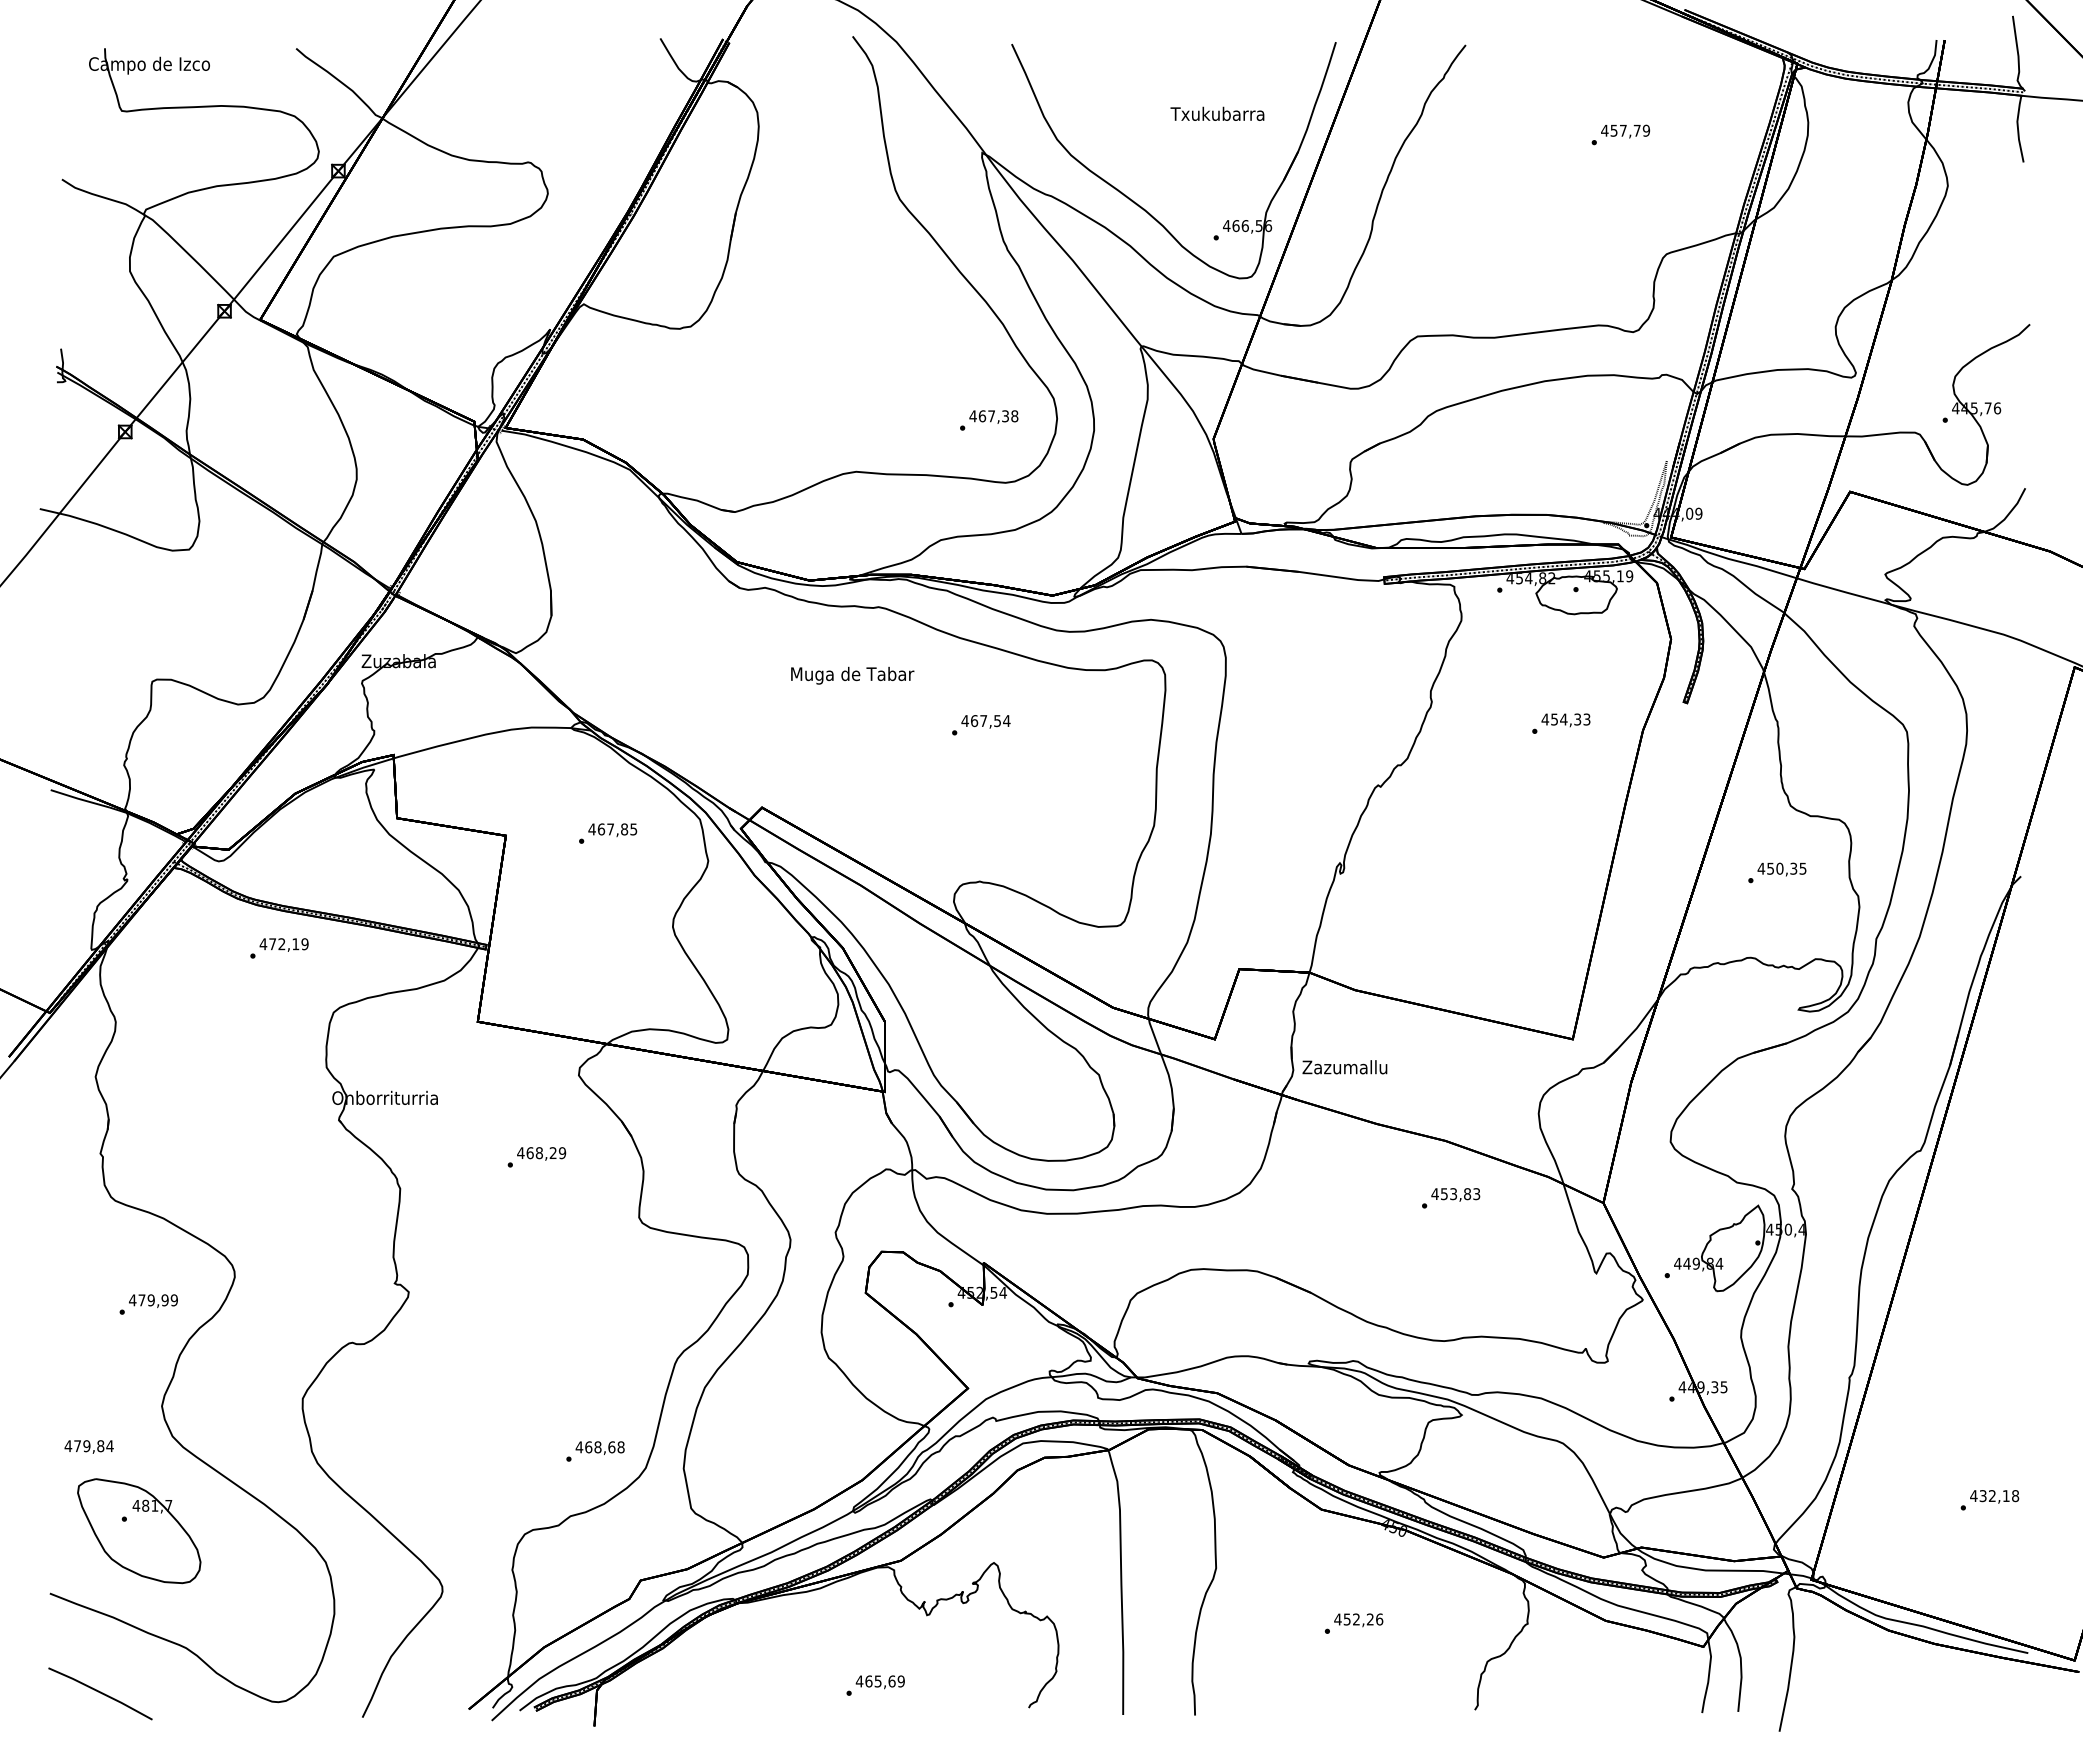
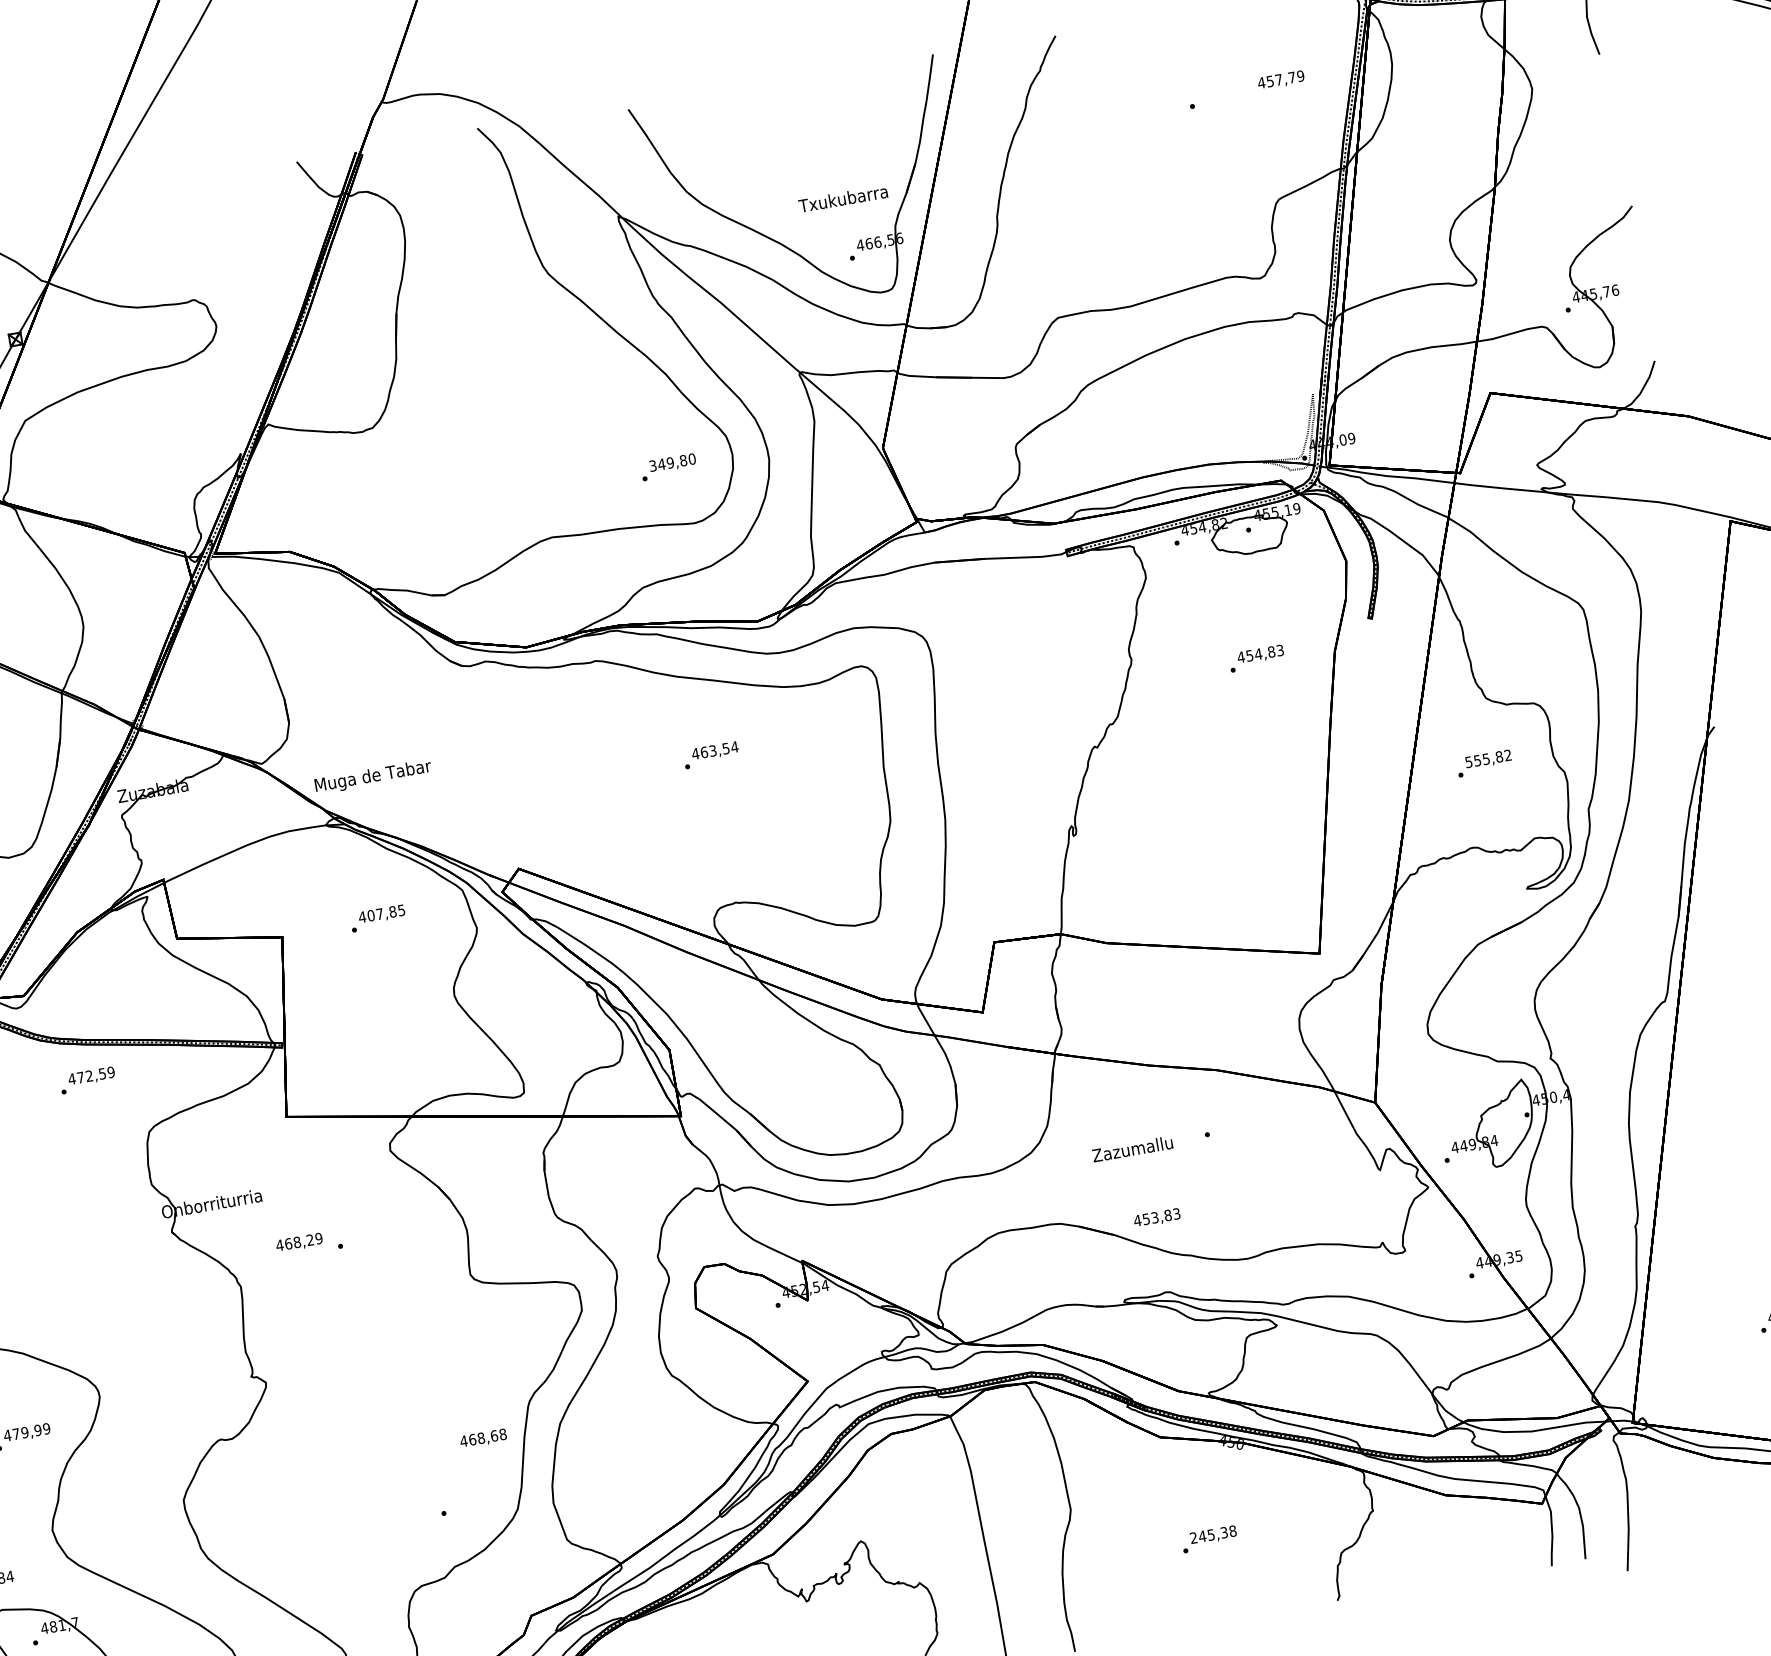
text: (1217, 113) -> (843, 198), moved
text: (1625, 131) -> (1281, 80), moved
text: (993, 416) -> (672, 462), 467,38 -> 349,80
text: (852, 675) -> (373, 776), moved
text: (1577, 719) -> (1271, 651), 454,33 -> 454,83
text: (983, 721) -> (712, 751), 467,54 -> 463,54
text: (601, 829) -> (371, 915), 467,85 -> 407,85
text: (1781, 868) -> (1487, 758), 450,35 -> 555,82
text: (295, 944) -> (102, 1074), 472,19 -> 472,59
text: (1344, 1067) -> (1132, 1149), moved
text: (541, 1153) -> (299, 1242), moved
text: (1455, 1194) -> (1156, 1217), moved
text: (599, 1447) -> (482, 1438), moved
text: (1358, 1619) -> (1213, 1534), 452,26 -> 245,38

